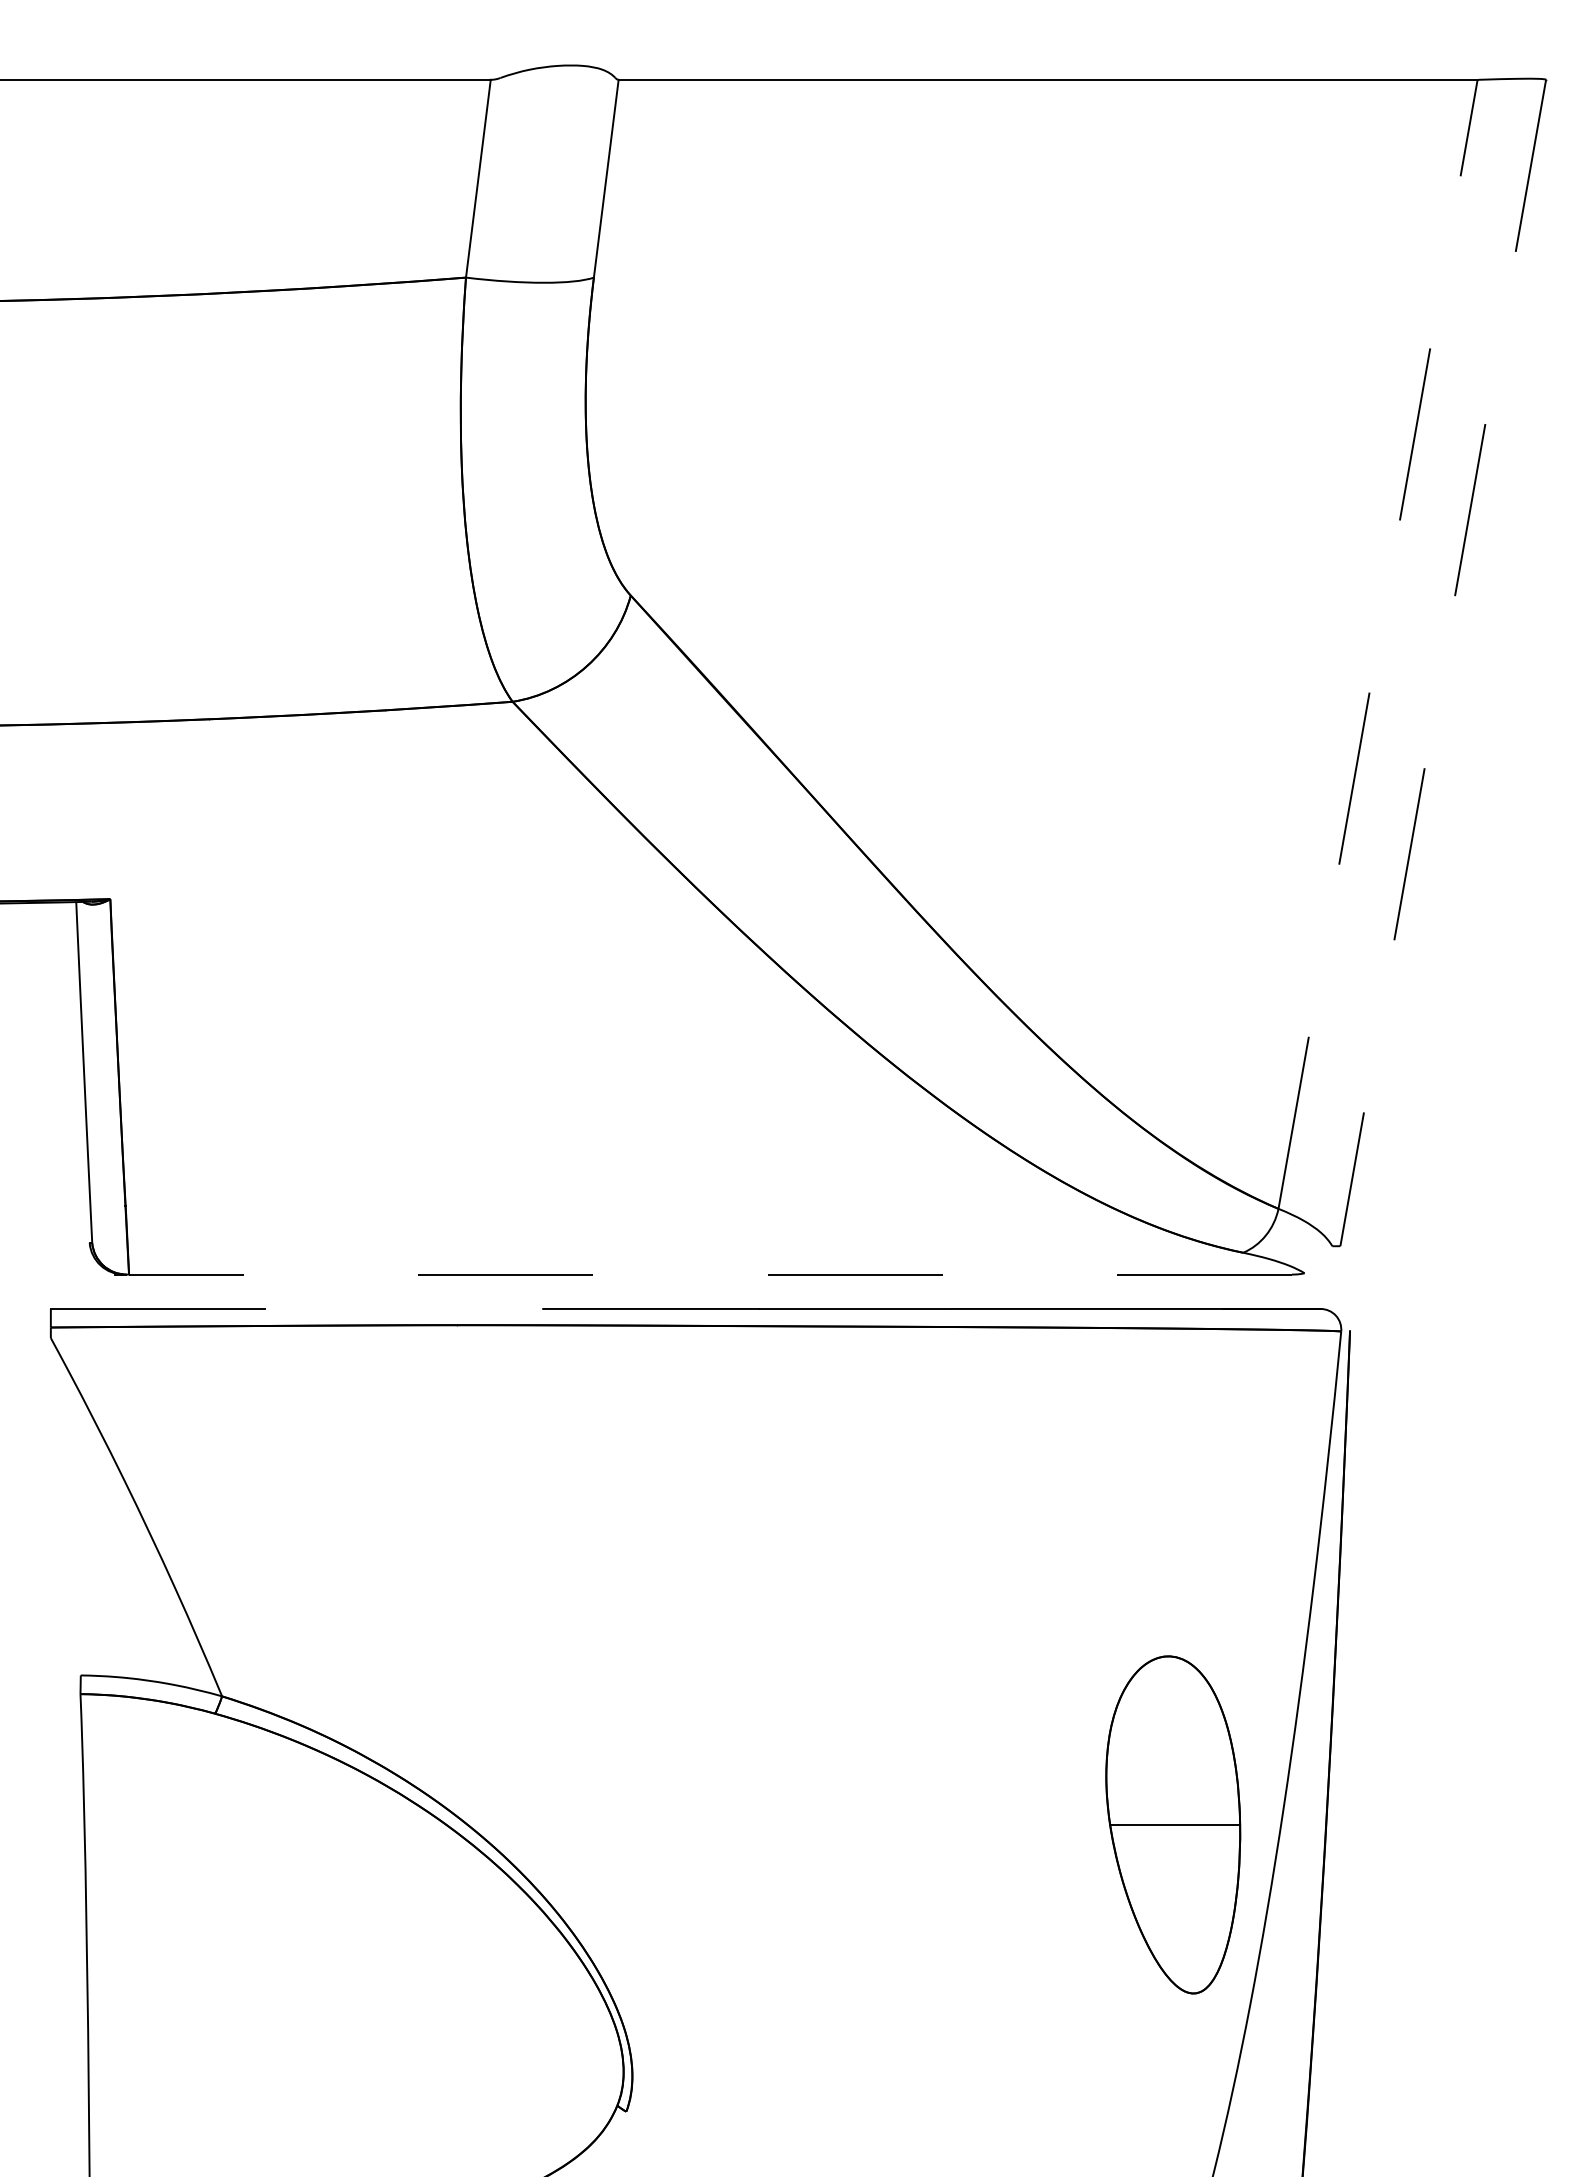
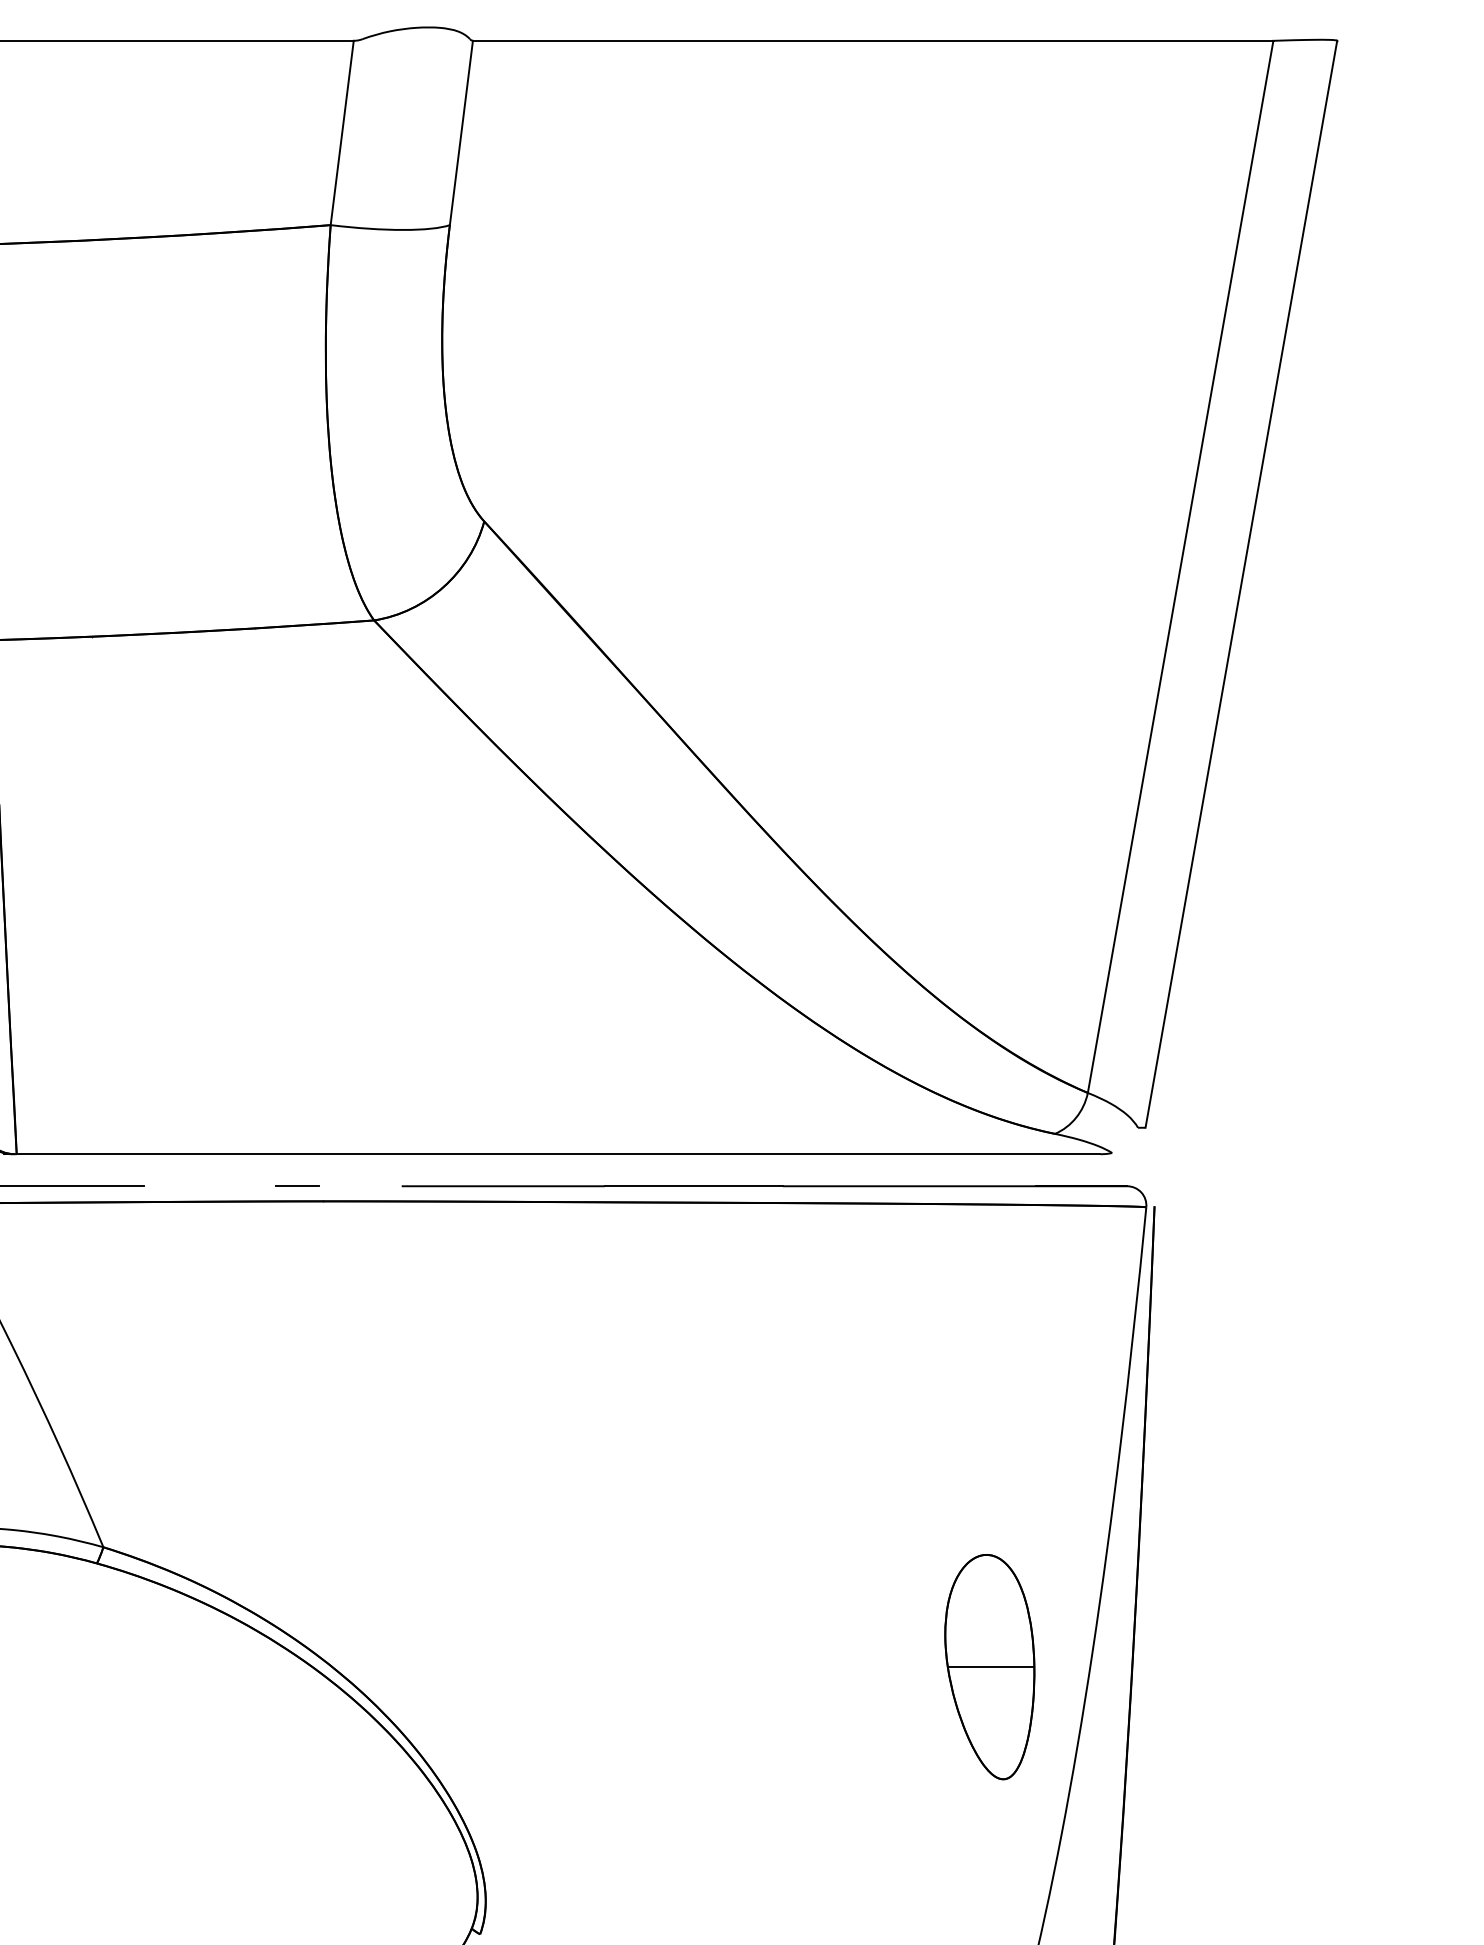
line: (1378, 643) -> (1181, 566), dashed -> solid
line: (1443, 663) -> (1241, 584), dashed -> solid
line: (710, 1274) -> (558, 1154), dashed -> solid
line: (430, 1308) -> (297, 1185), added
part: (1173, 1824) -> (990, 1666), size x0.71

